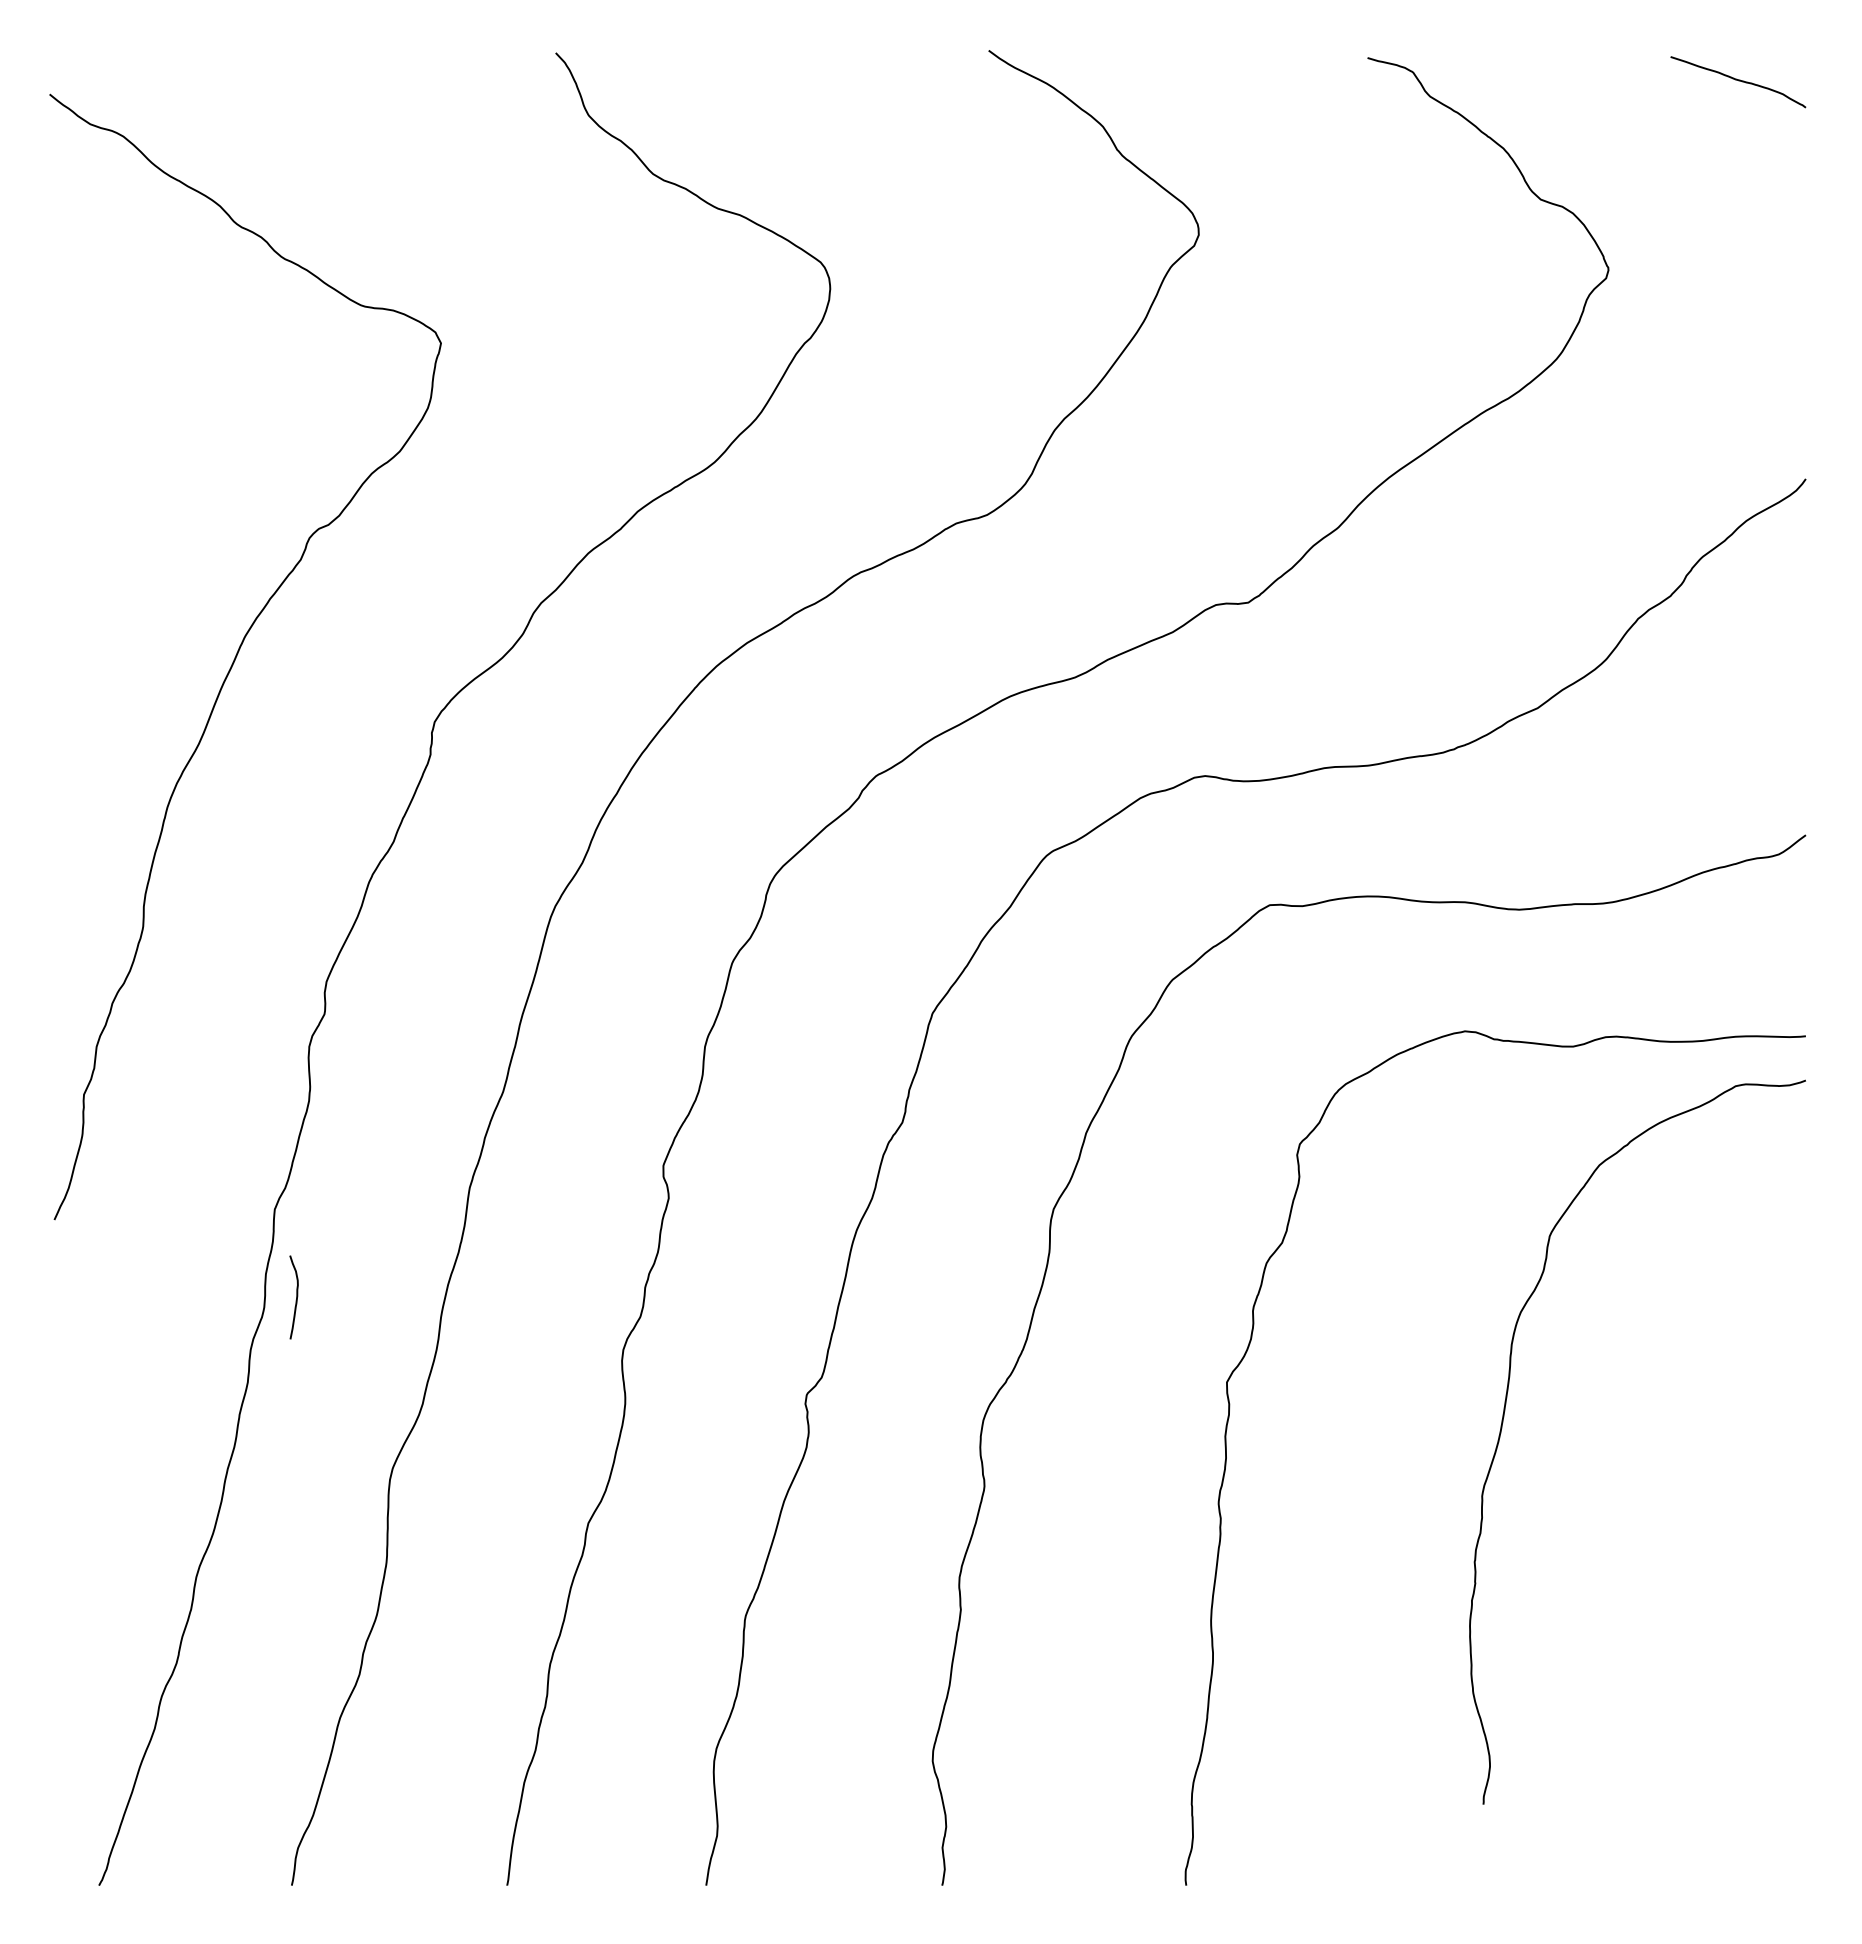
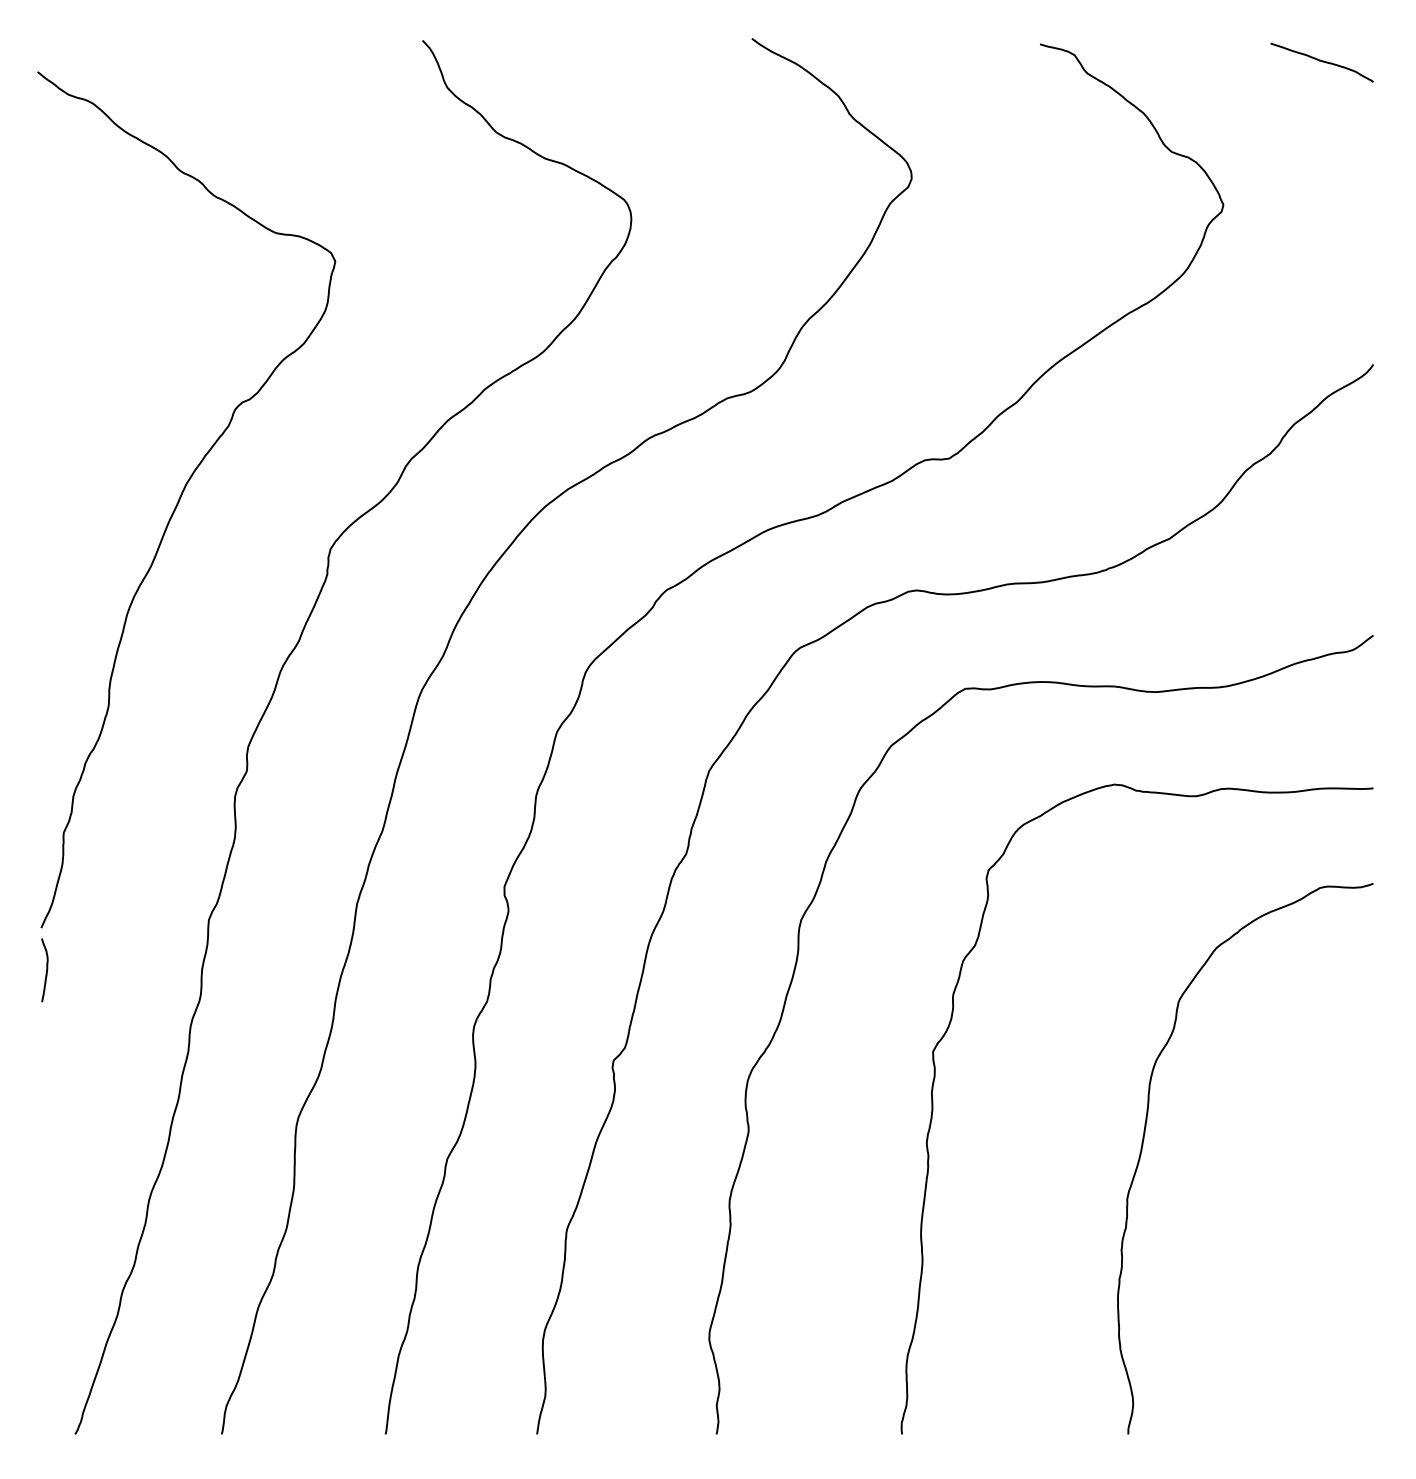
curve: (296, 1297) -> (46, 970), moved
curve: (1504, 1417) -> (1144, 1139), moved

